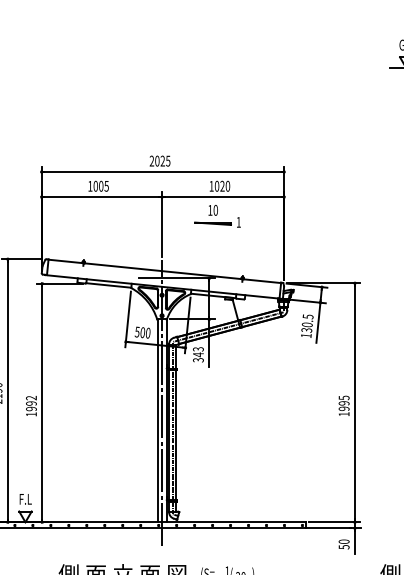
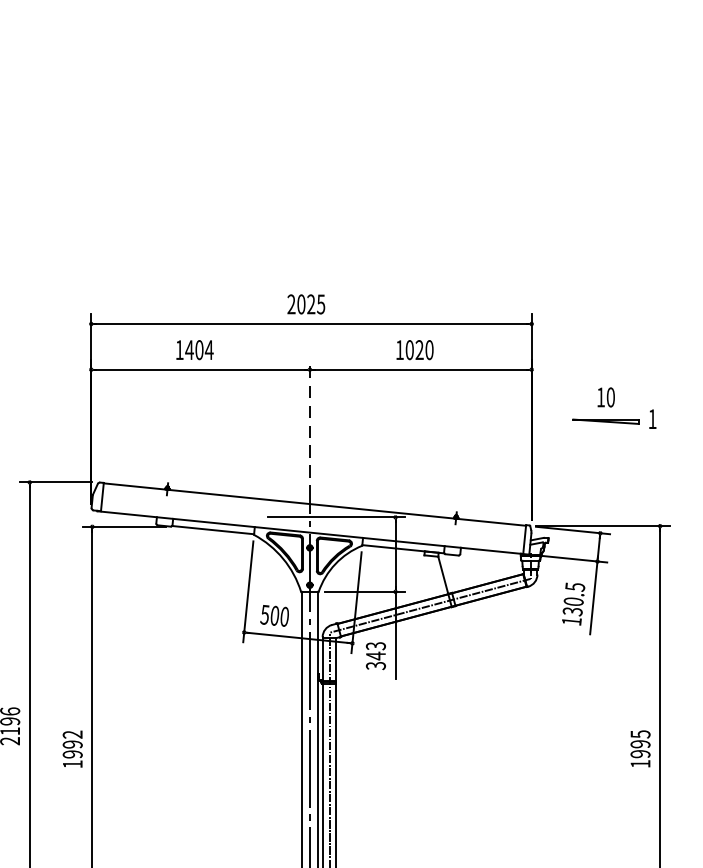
text: (101, 185) -> (199, 348), 1005 -> 1404
part: (217, 216) -> (613, 408), moved
line: (162, 224) -> (310, 419), solid -> dashed

